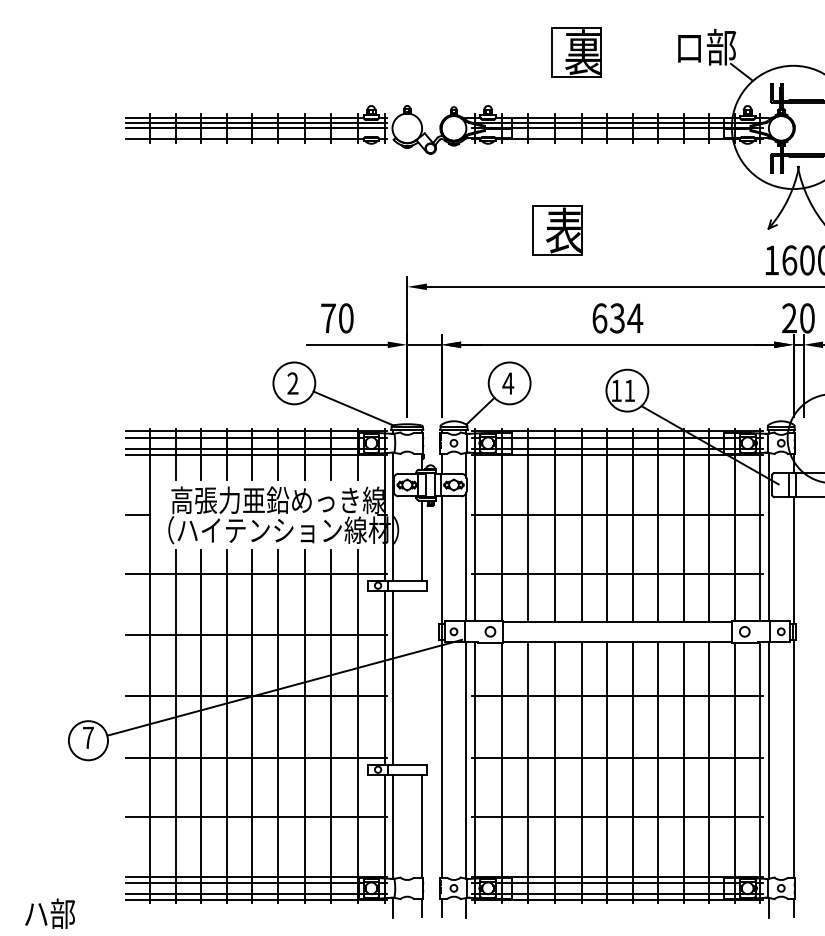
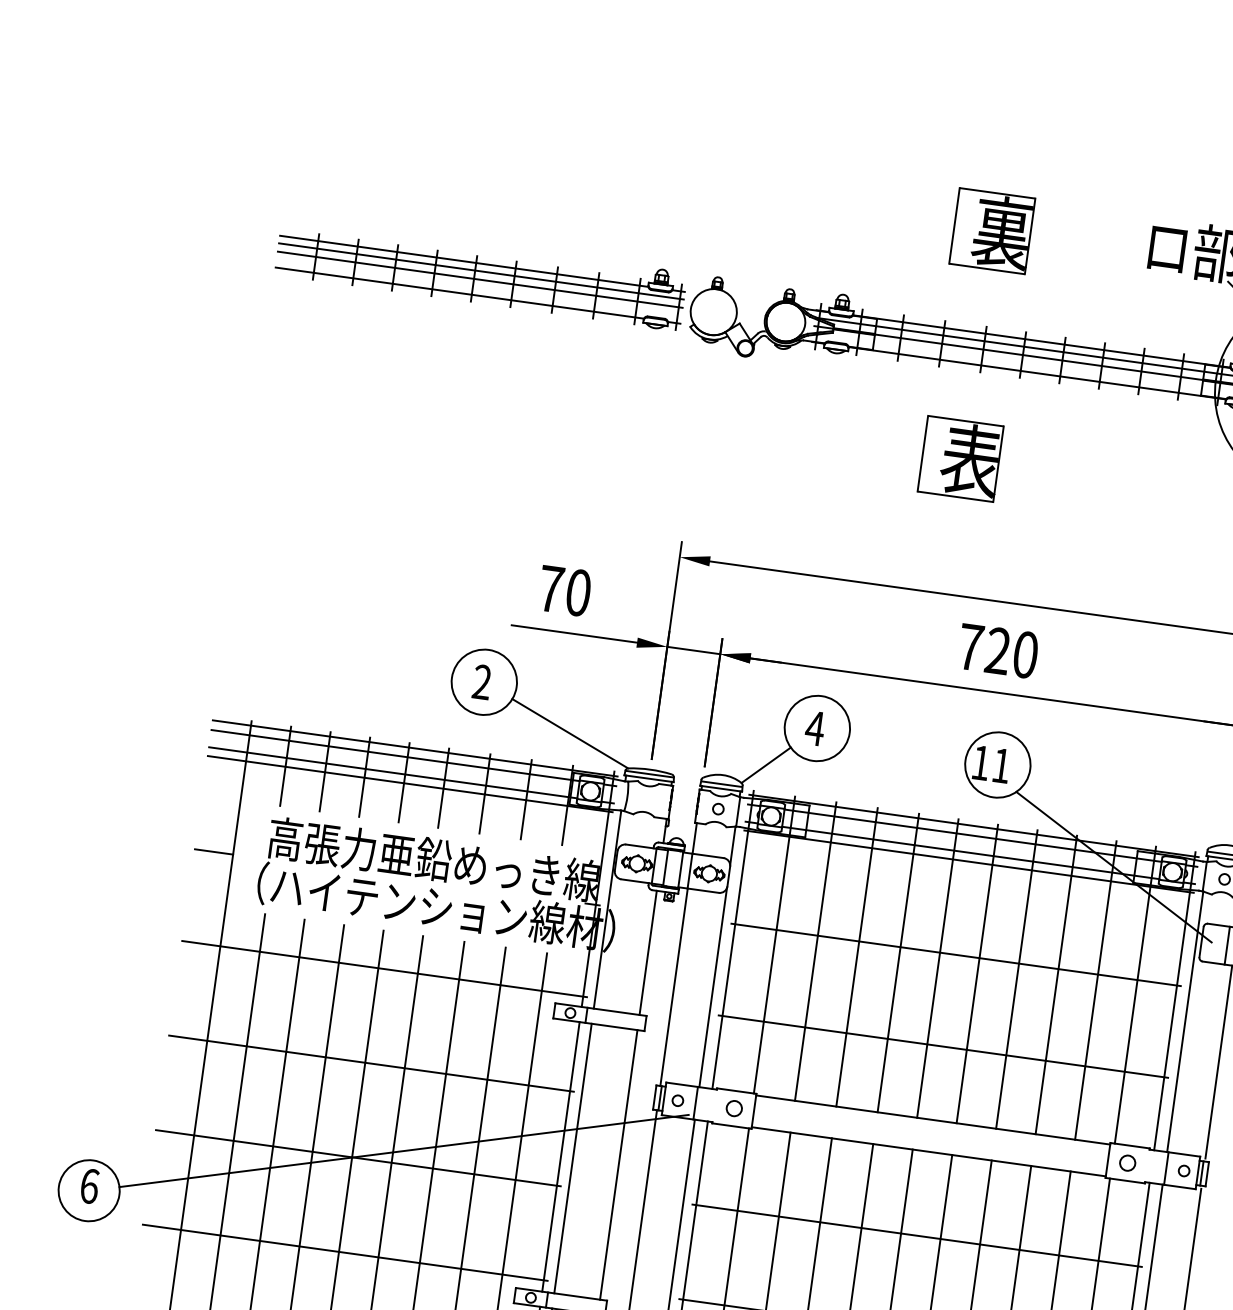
part: (557, 230) -> (960, 458), moved
text: (617, 318) -> (998, 651), 634 -> 720
line: (422, 677) -> (619, 1164), added
text: (88, 737) -> (89, 1185), 7 -> 6

